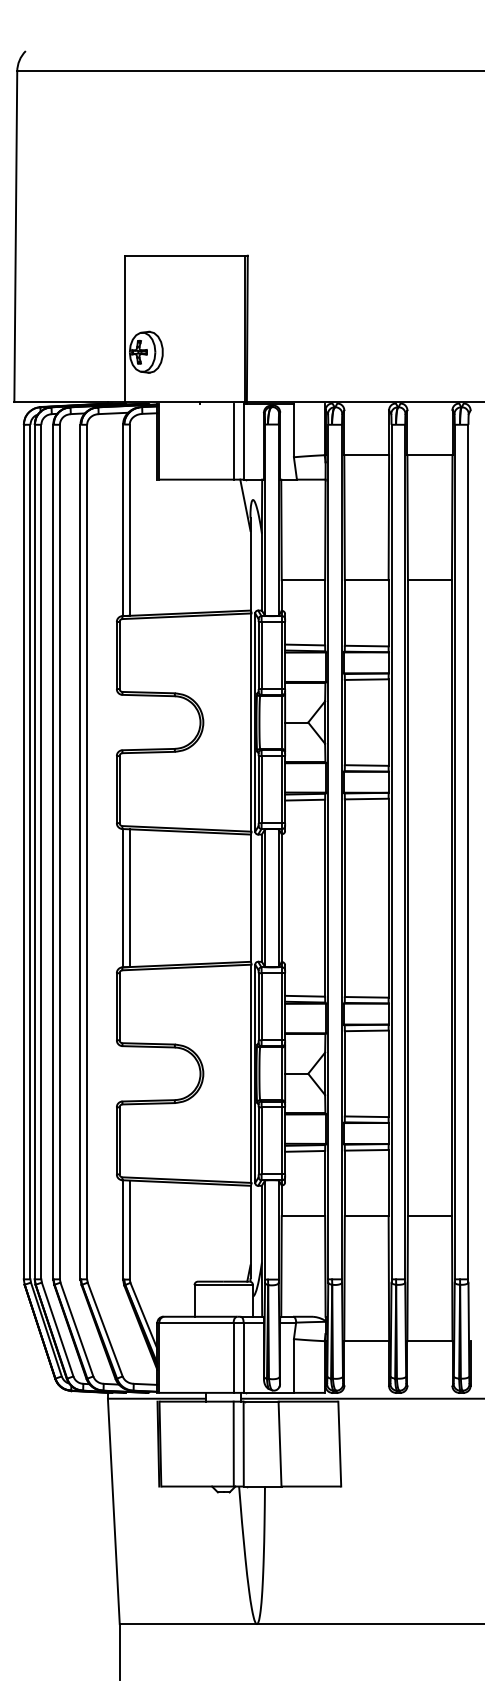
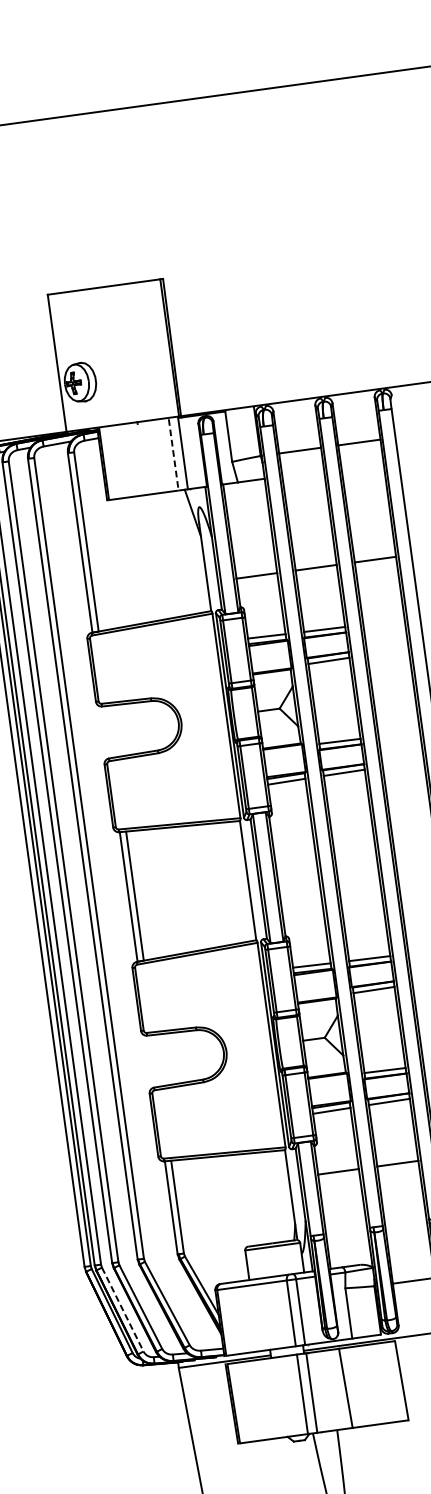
line: (233, 442) -> (173, 455), solid -> dashed
line: (57, 1330) -> (122, 1310), solid -> dashed

